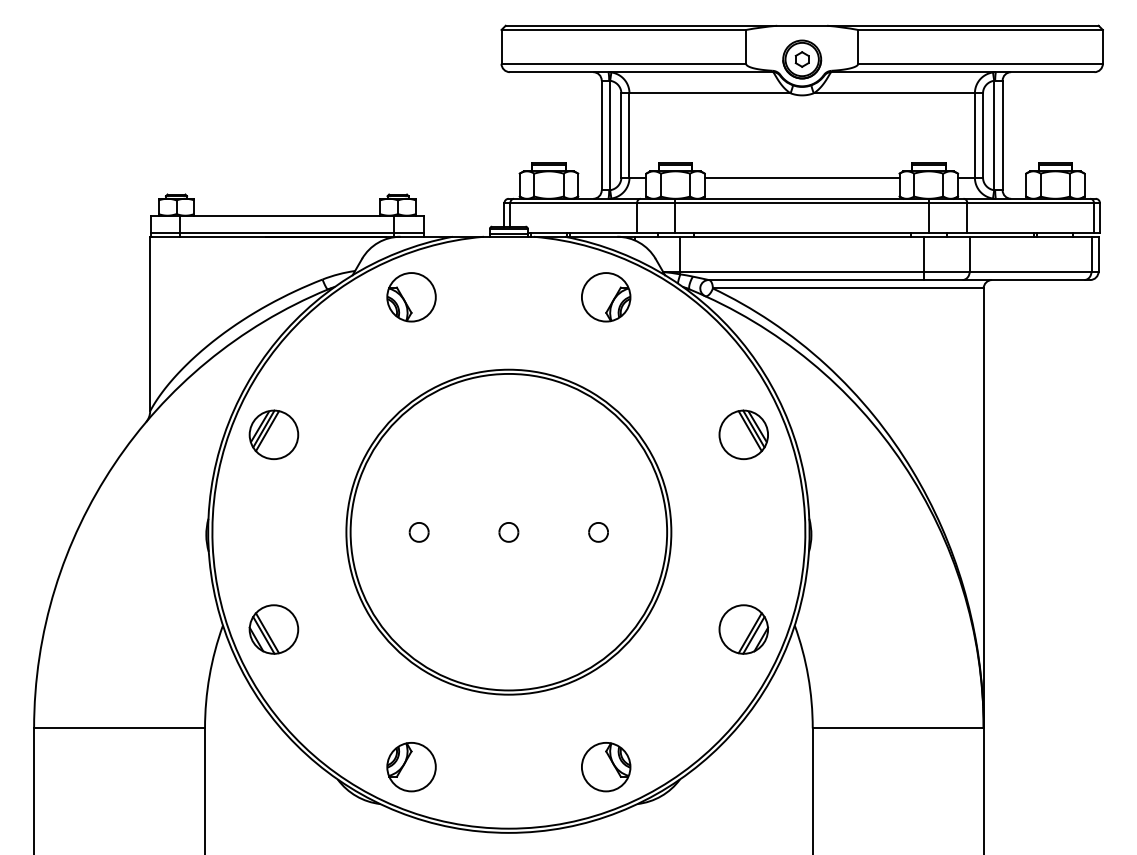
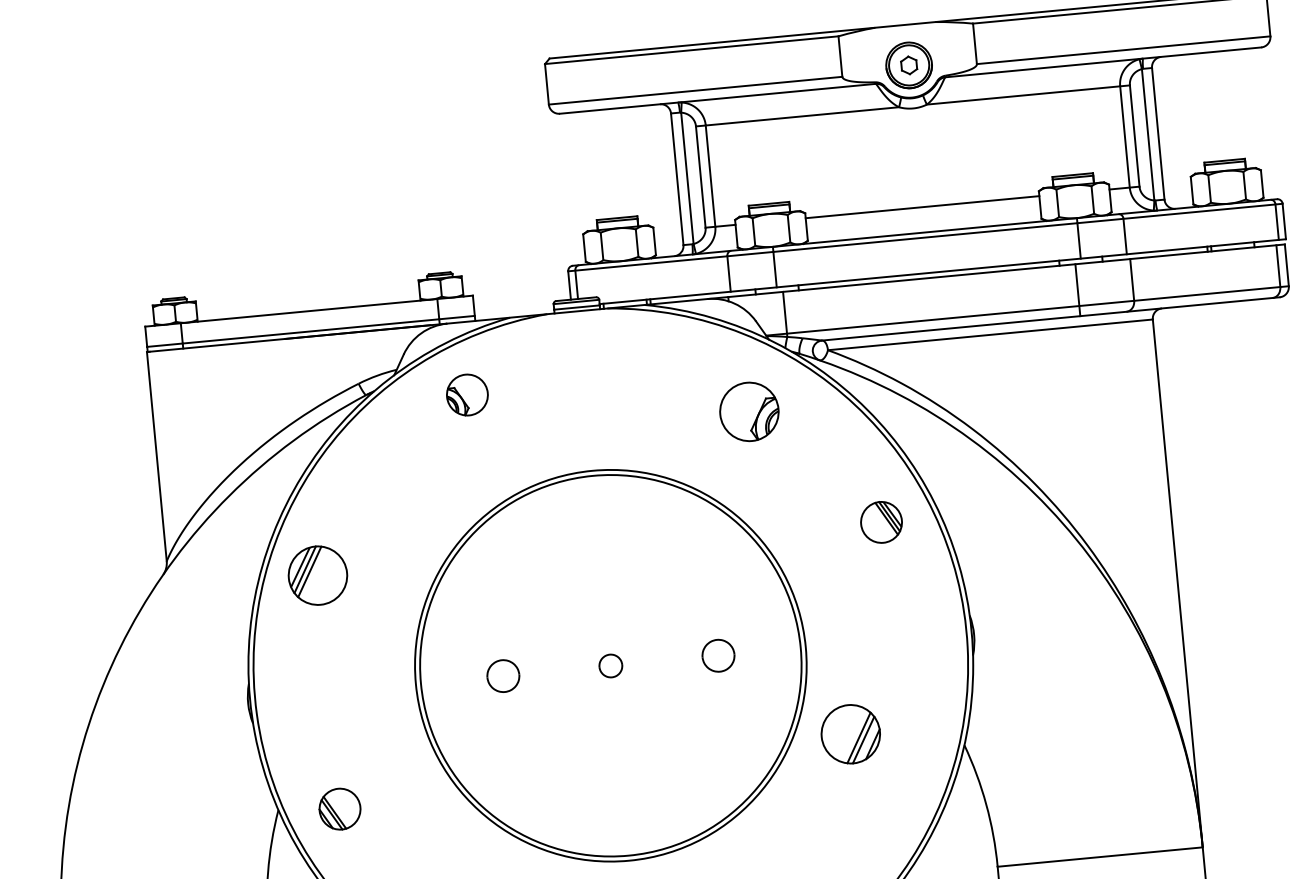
part: (411, 297) -> (467, 395), size x0.7
part: (606, 297) -> (749, 412), moved
part: (743, 434) -> (881, 521), size x0.7
part: (418, 532) -> (502, 676), size x1.4
part: (598, 532) -> (718, 655), size x1.4
part: (273, 629) -> (339, 809), size x0.7
part: (743, 629) -> (850, 734), moved

